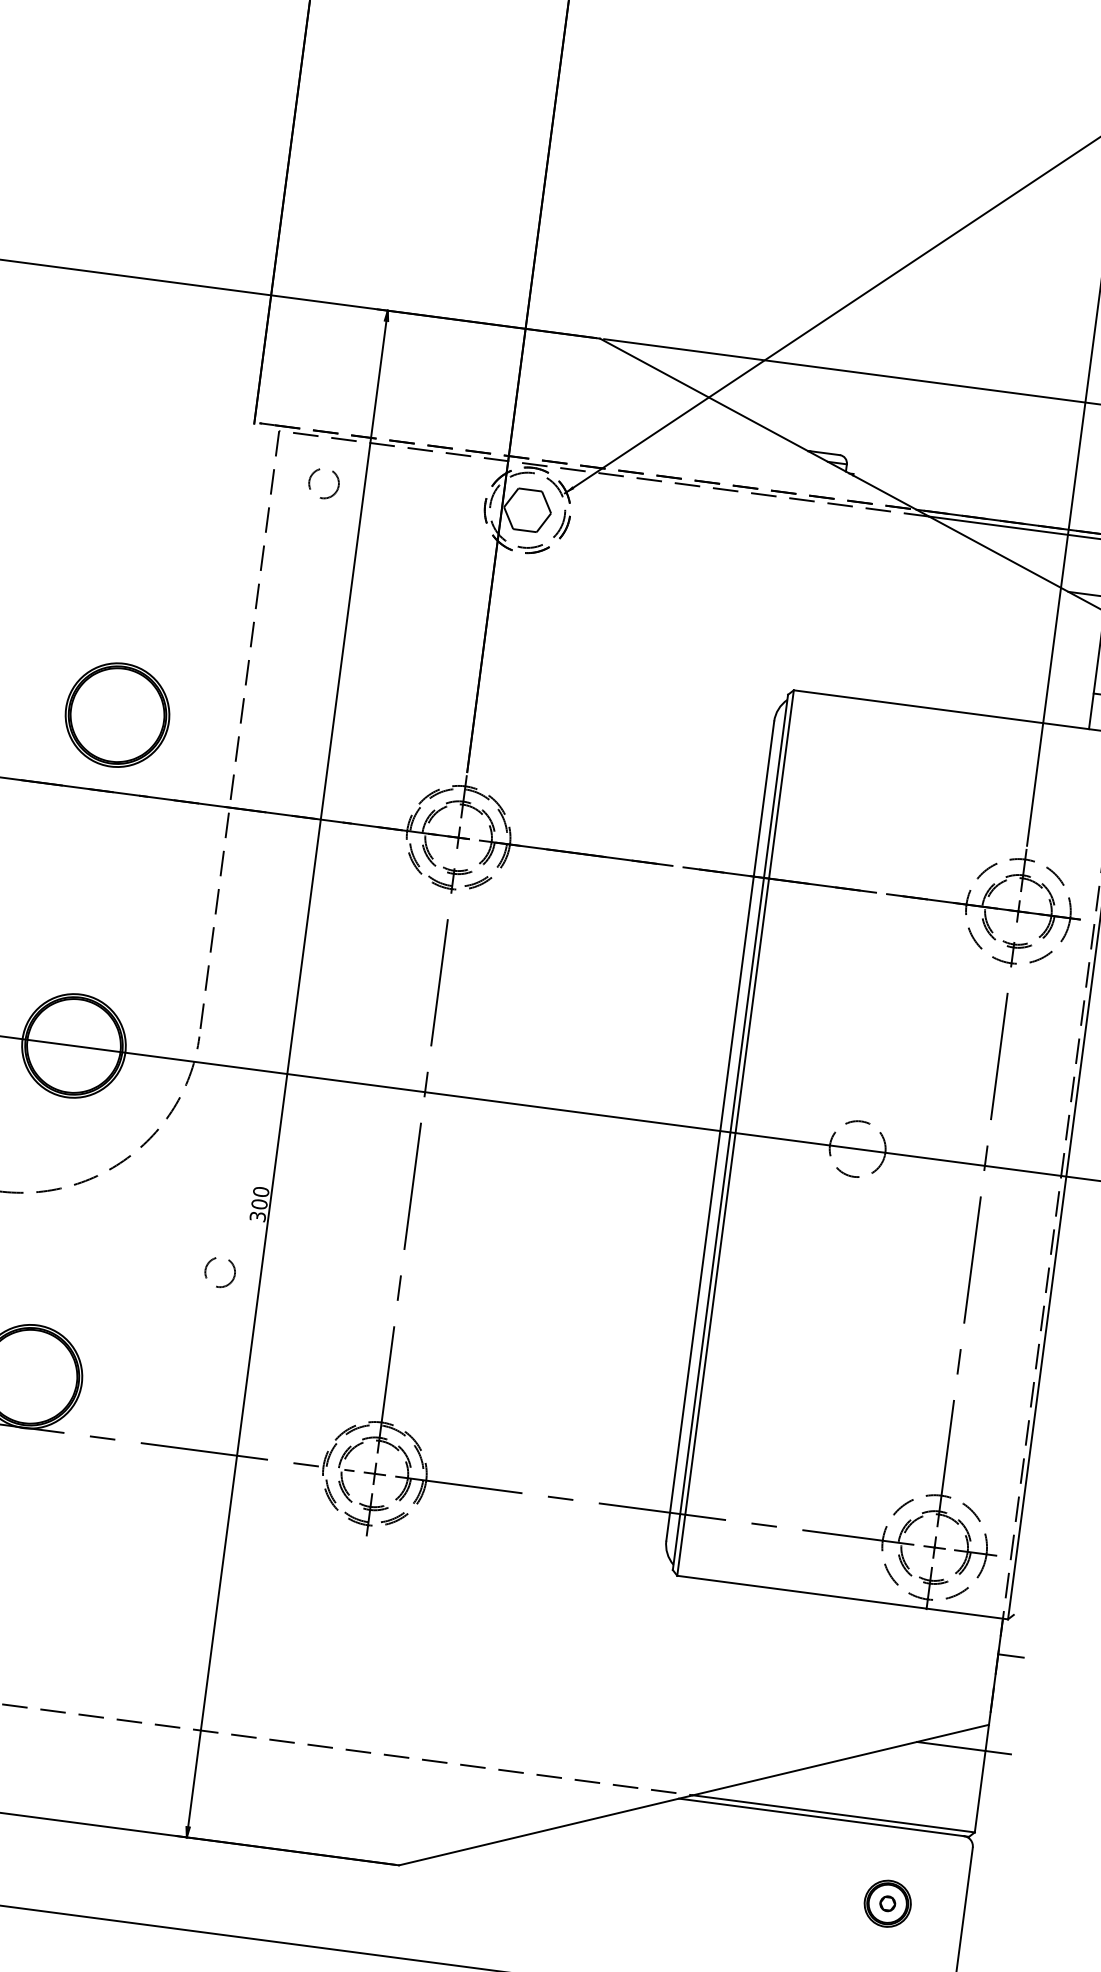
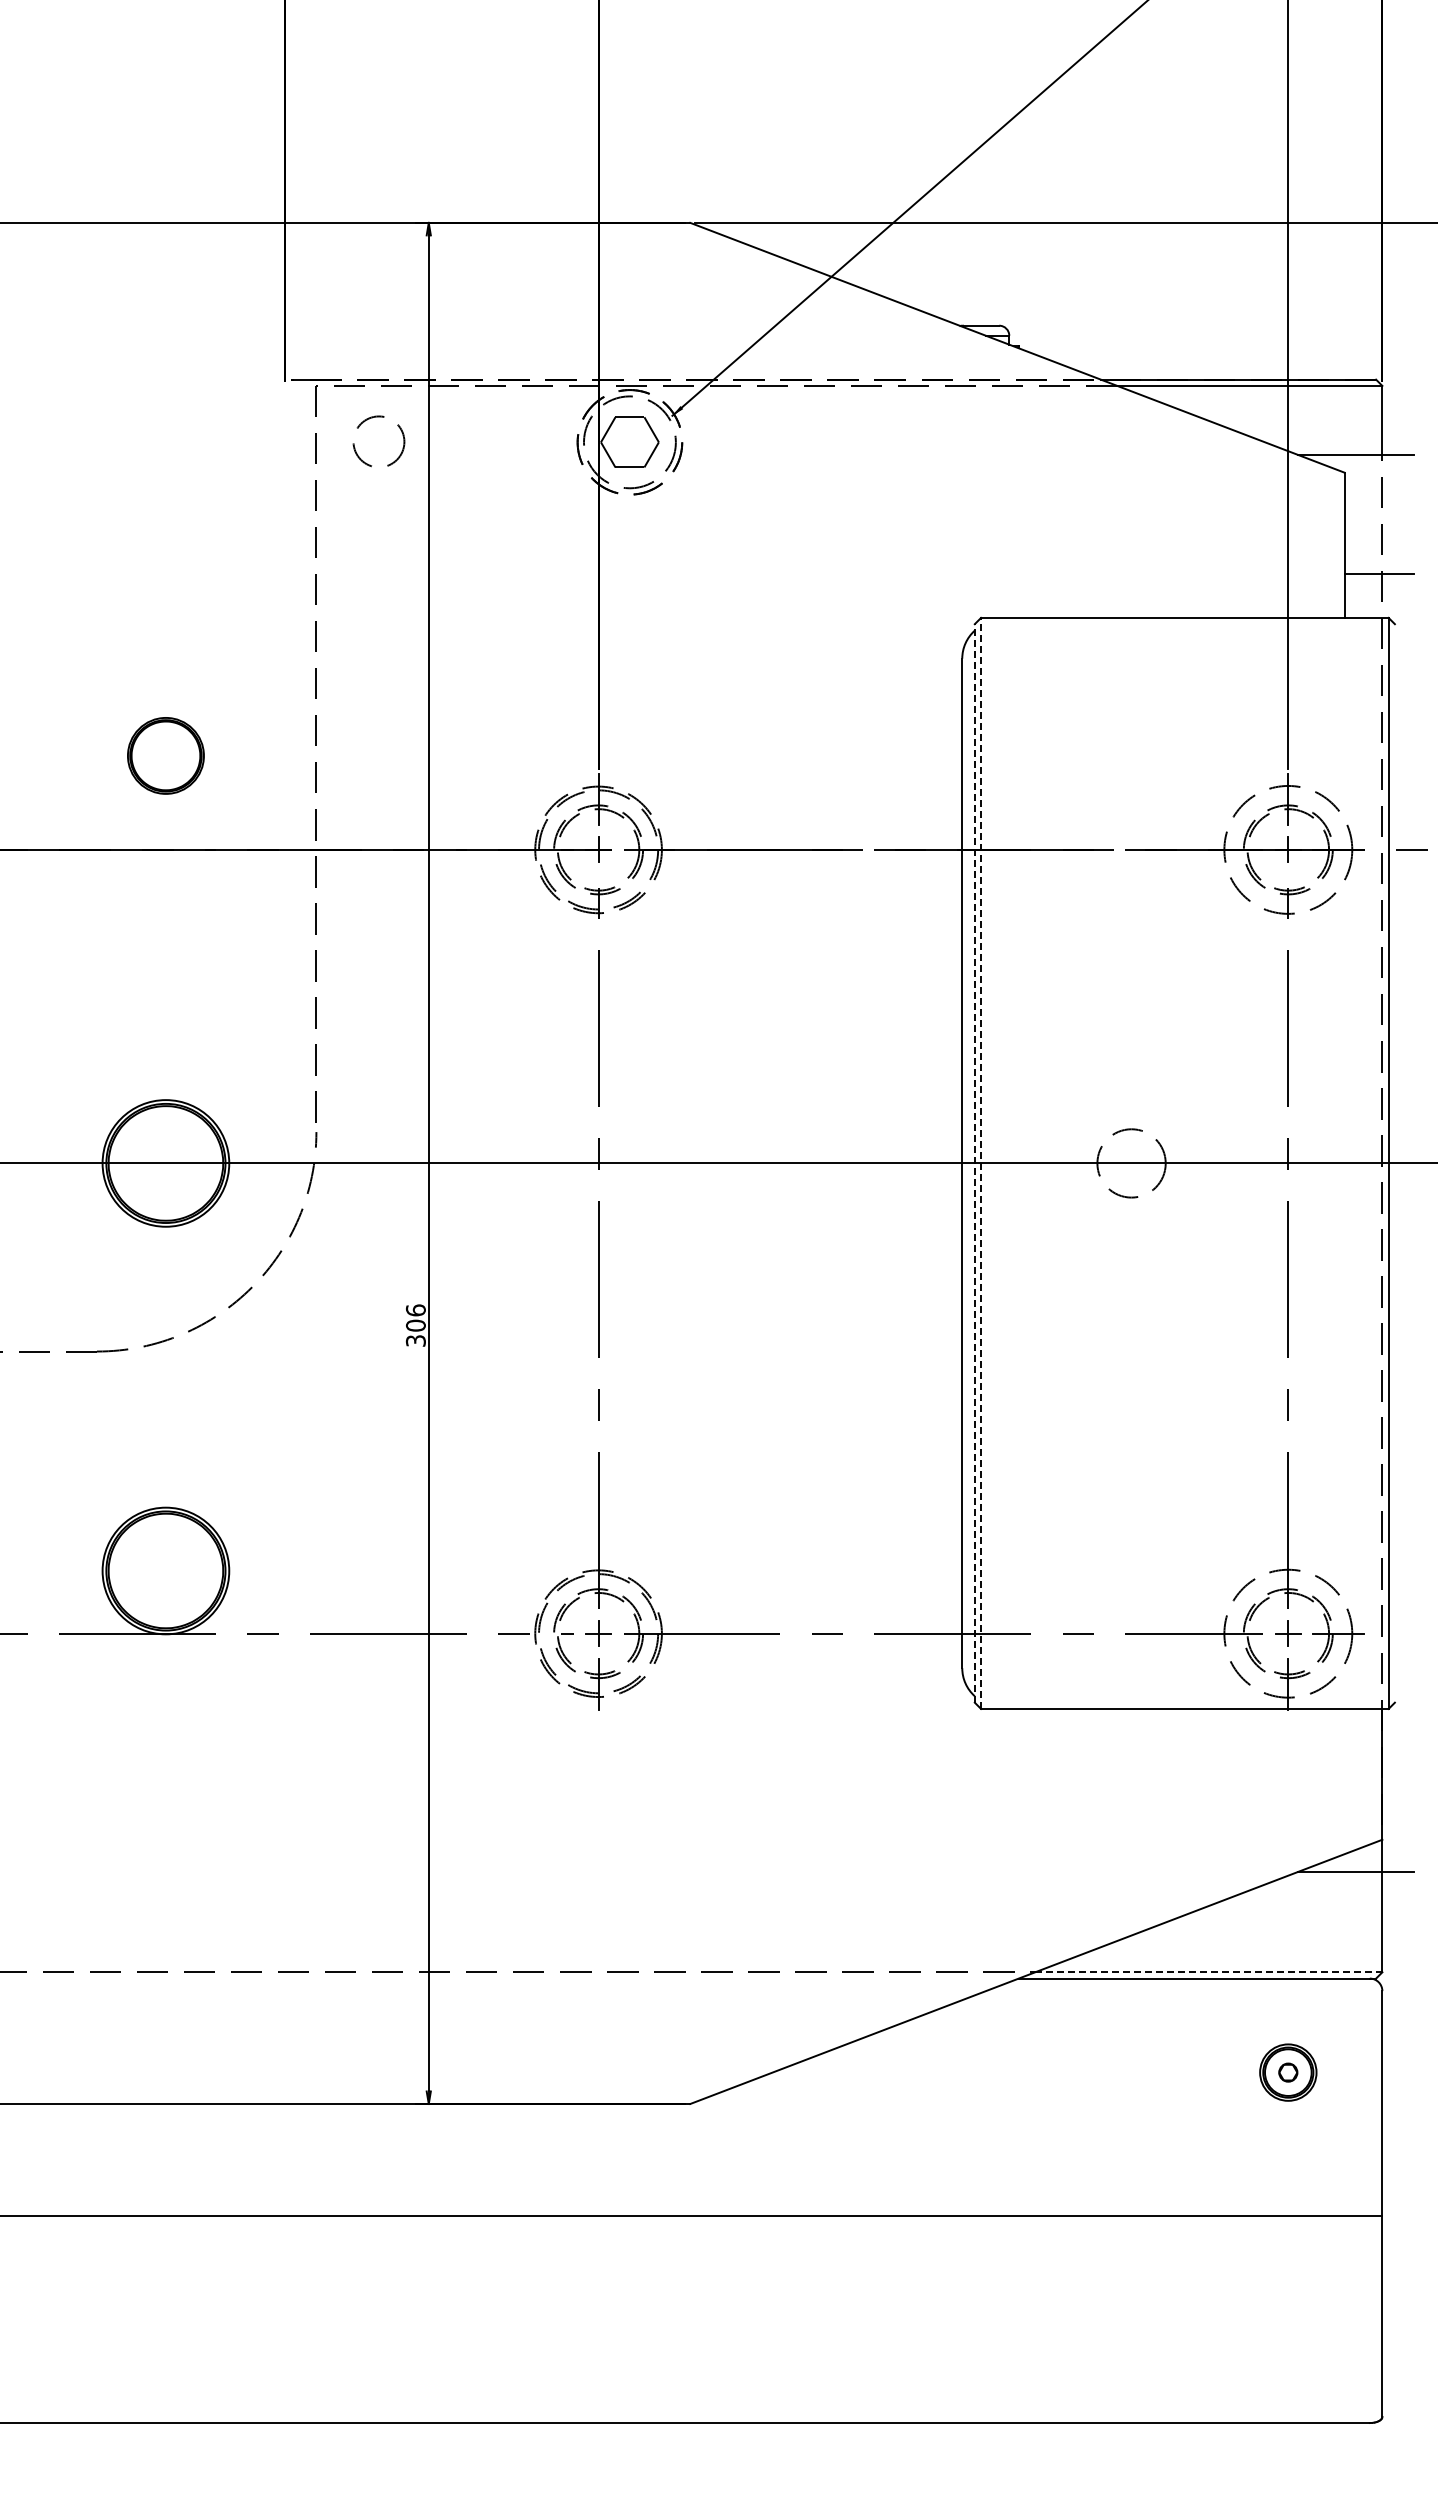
circle: (324, 484) -> (379, 443), size x1.4
part: (117, 714) -> (165, 755), size x0.6
line: (730, 1131) -> (974, 1162), solid -> dashed
line: (735, 1133) -> (981, 1163), solid -> dashed
text: (260, 1191) -> (415, 1310), 300 -> 306
circle: (220, 1272) -> (379, 1414), removed
line: (1010, 1655) -> (1397, 1752), removed
line: (833, 1813) -> (1208, 1972), solid -> dashed

